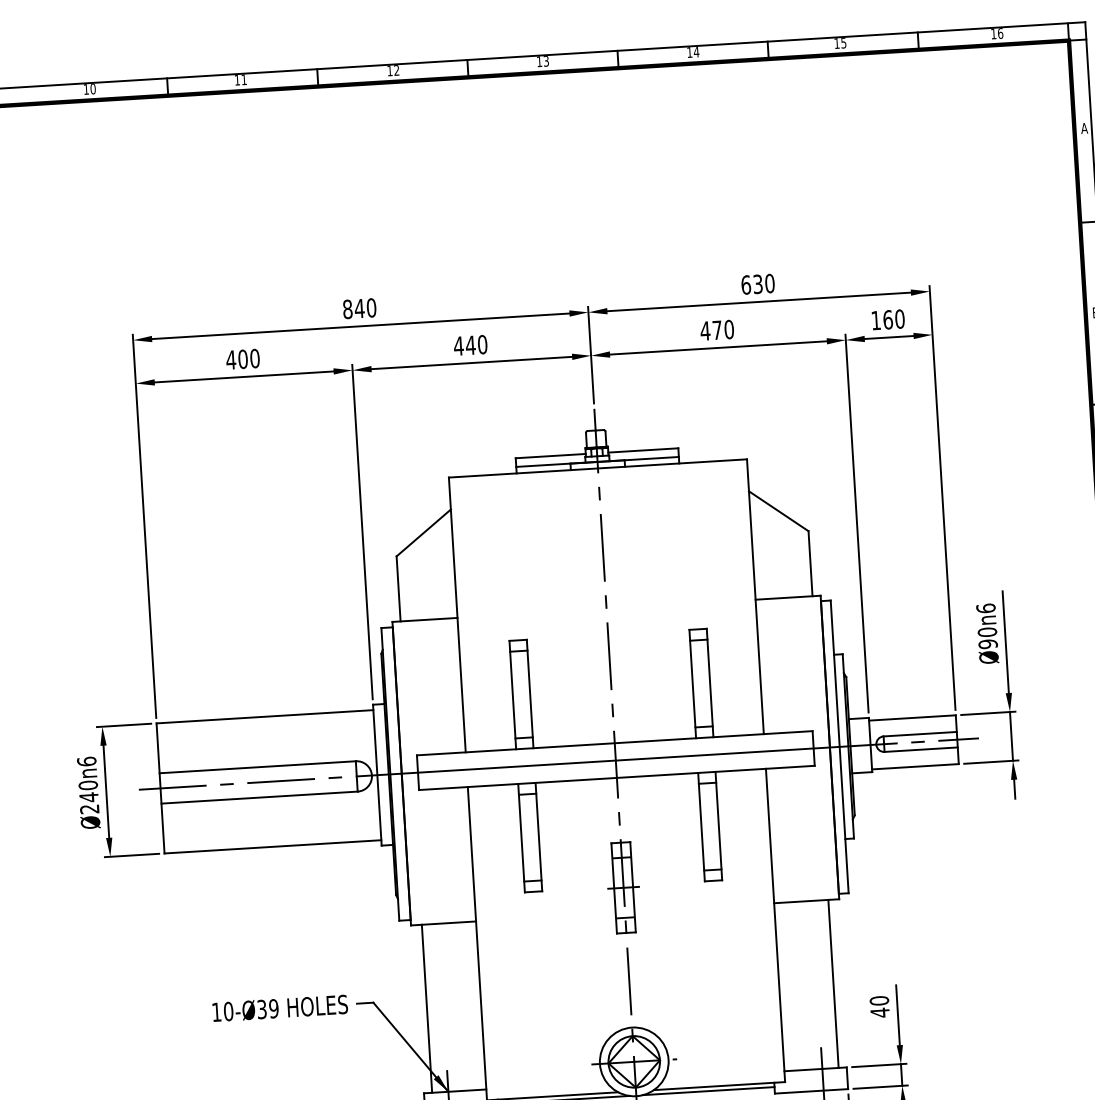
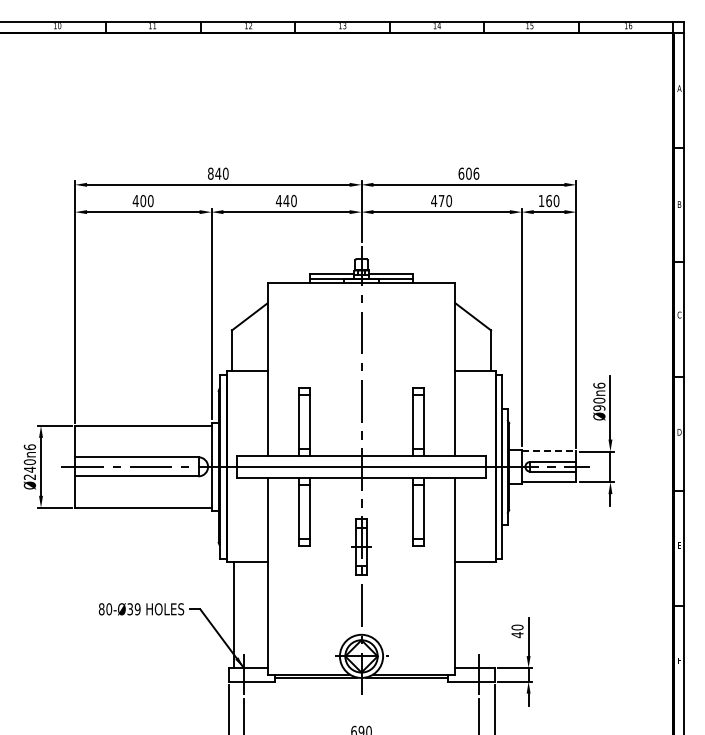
text: (763, 283) -> (472, 173), 630 -> 606
line: (913, 717) -> (549, 451), solid -> dashed
line: (833, 984) -> (489, 615), removed
text: (216, 1012) -> (101, 609), 10-Ø39 -> 80-Ø39

